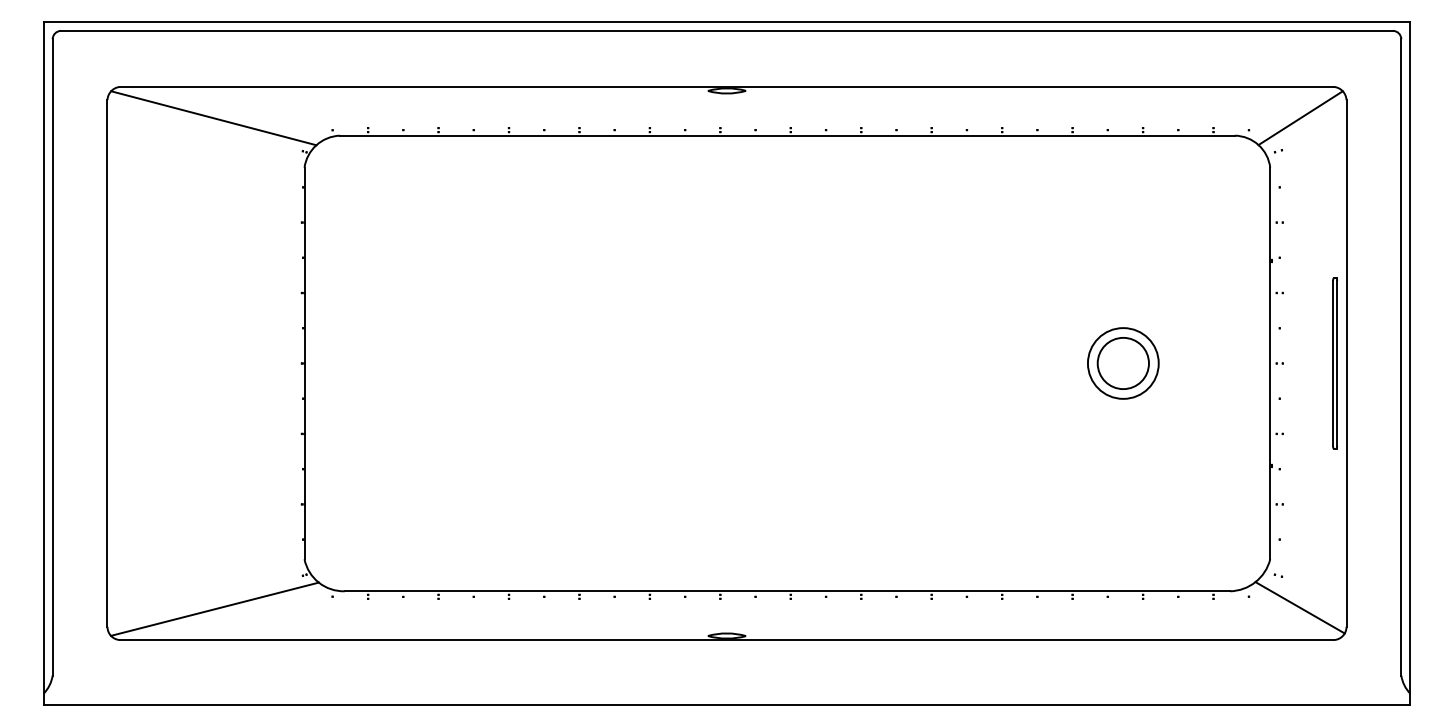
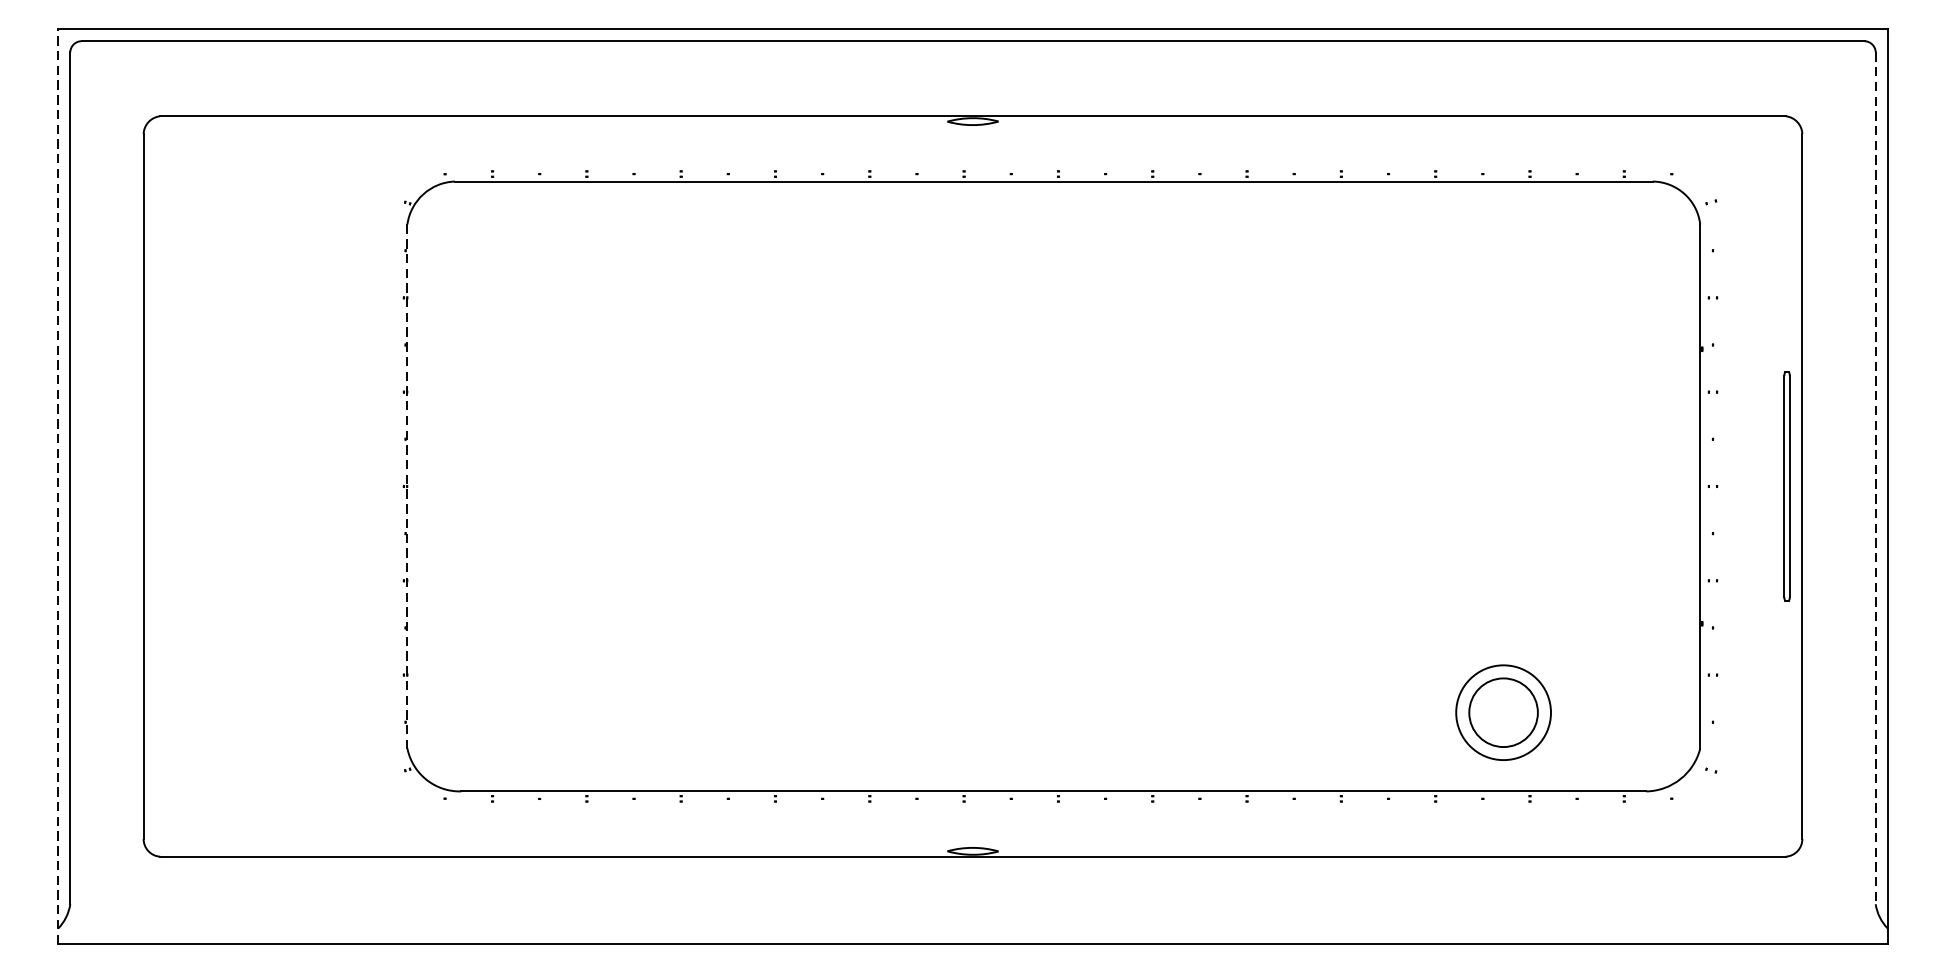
line: (213, 118) -> (285, 158), removed
line: (1300, 118) -> (1740, 158), removed
line: (1401, 357) -> (1875, 478), solid -> dashed
line: (43, 363) -> (57, 486), solid -> dashed
line: (304, 363) -> (407, 486), solid -> dashed
part: (1123, 363) -> (1503, 712), moved
line: (1299, 607) -> (1739, 813), removed
line: (214, 608) -> (286, 814), removed

